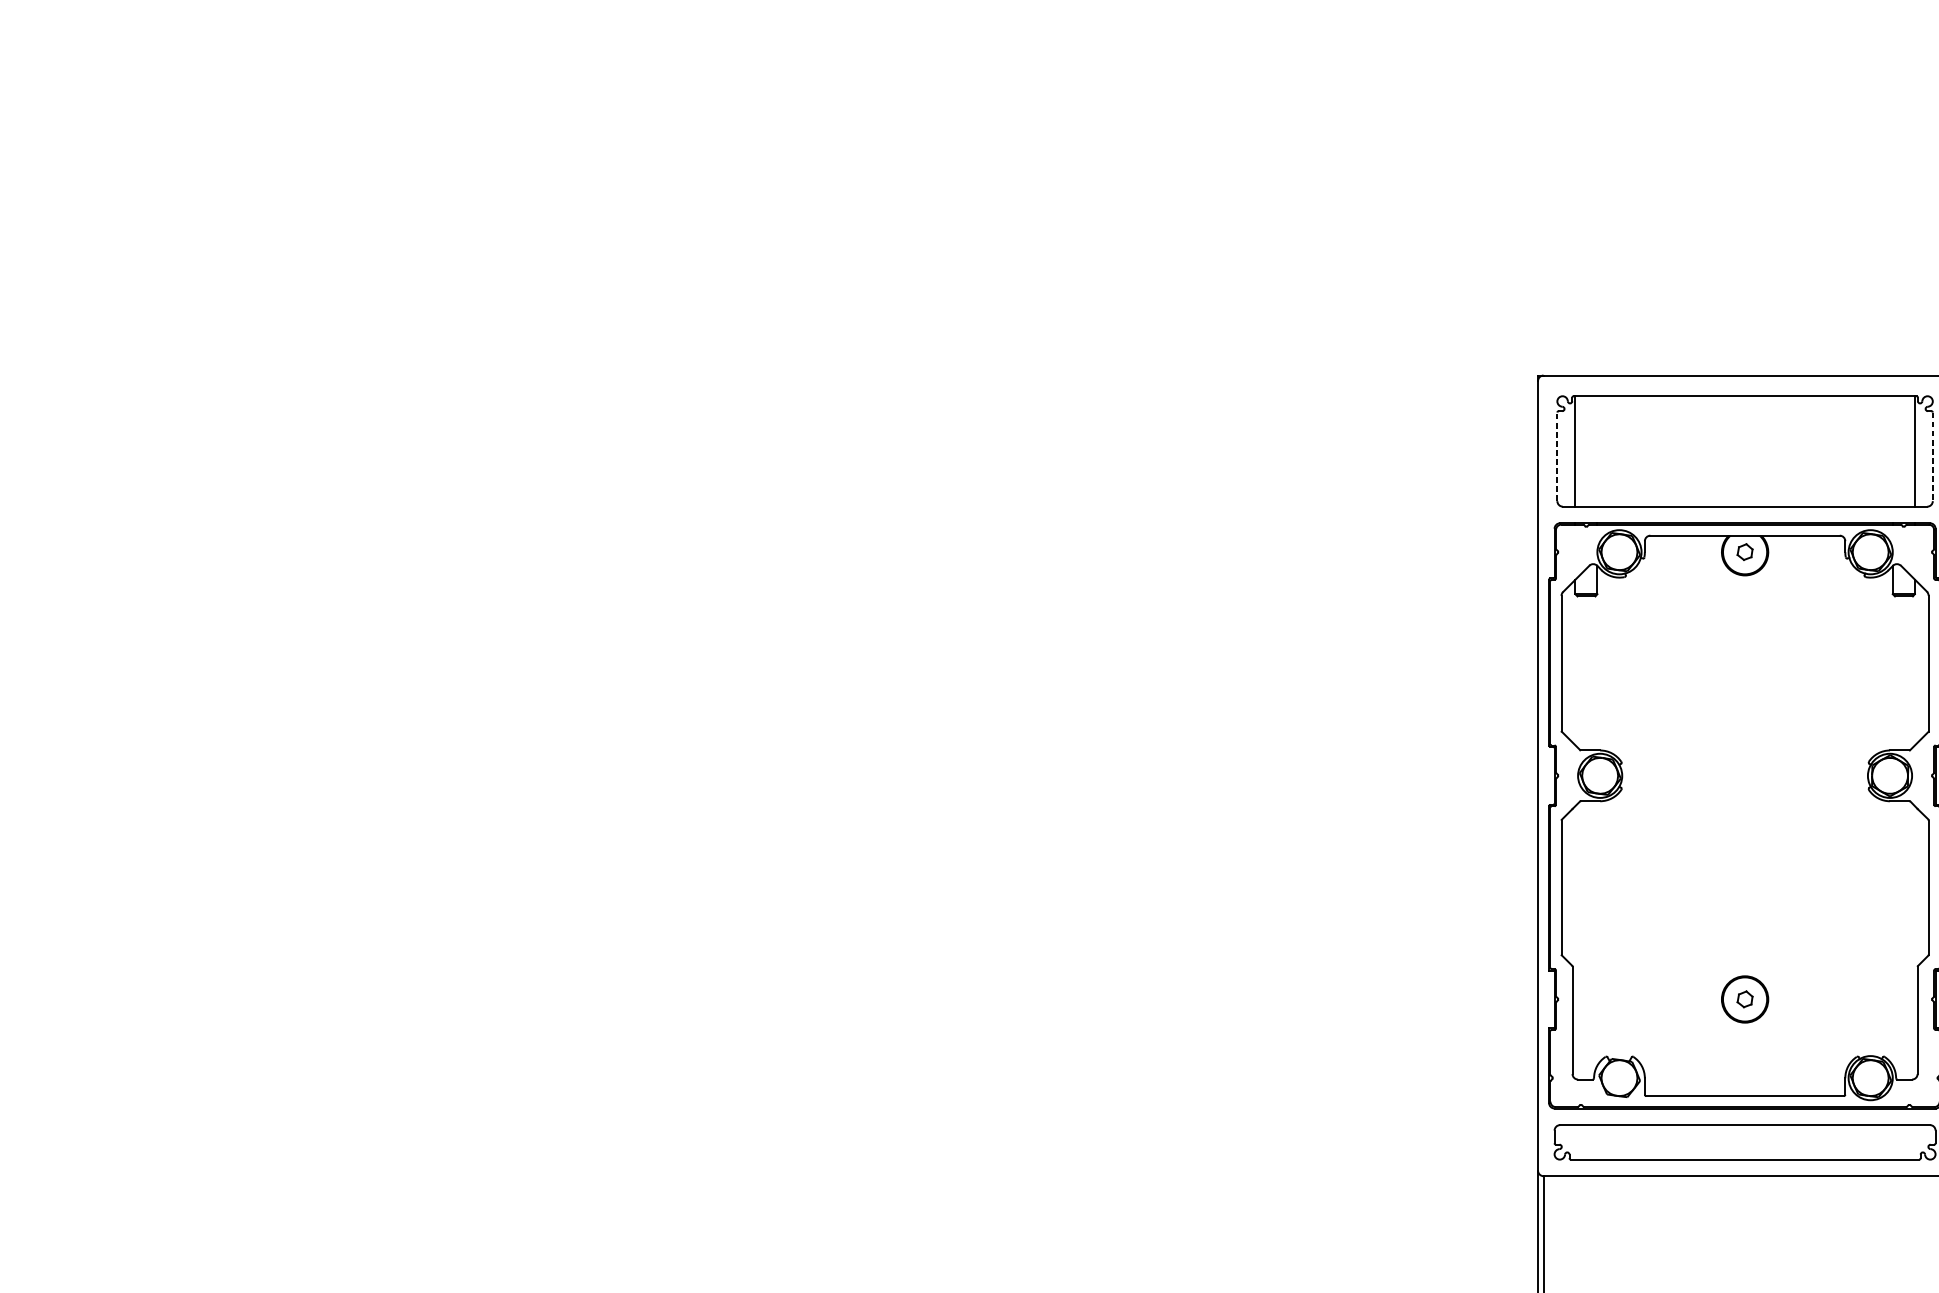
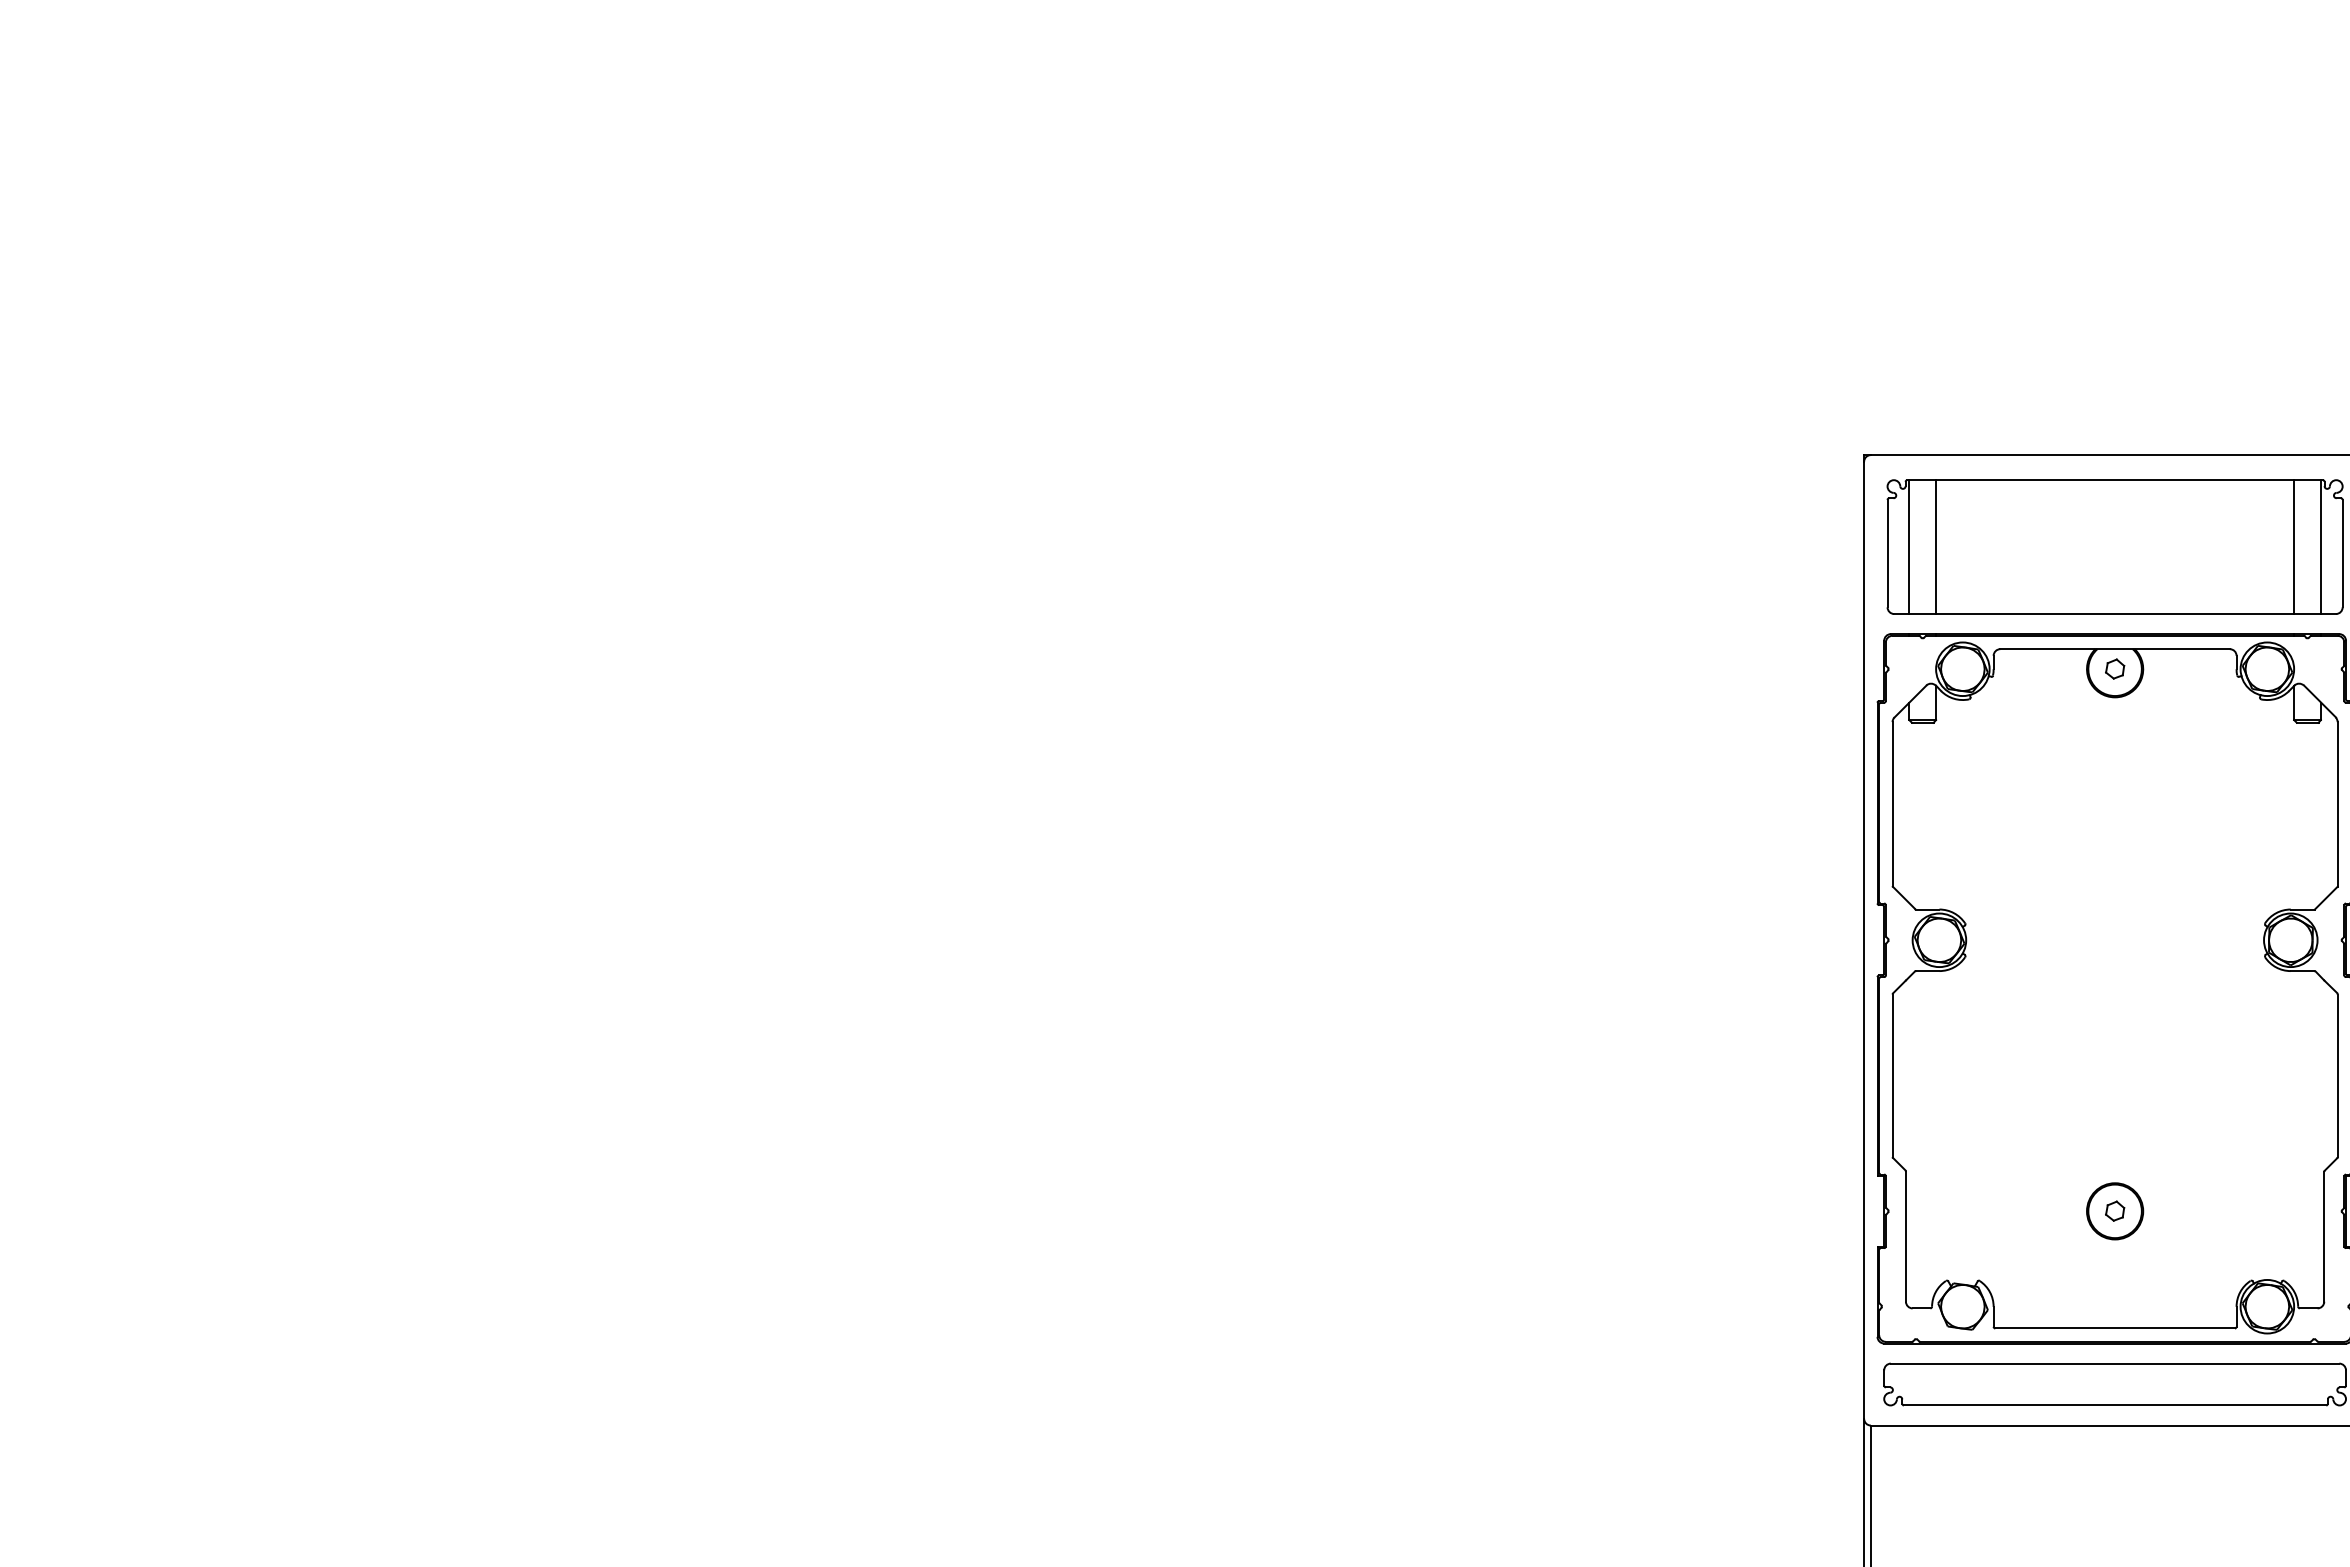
line: (1597, 451) -> (1936, 547), added
line: (1893, 451) -> (2294, 547), added
line: (1557, 456) -> (1887, 553), dashed -> solid
line: (1932, 456) -> (2342, 553), dashed -> solid

